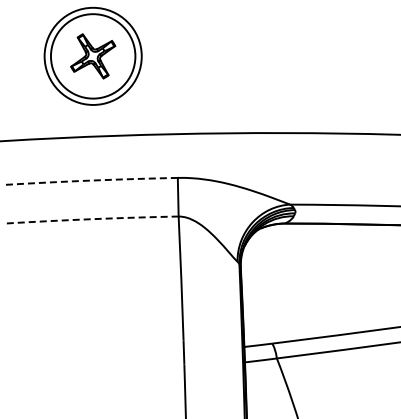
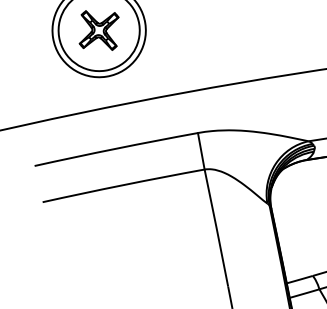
arc: (91, 180) -> (116, 148), dashed -> solid
arc: (92, 219) -> (123, 185), dashed -> solid

